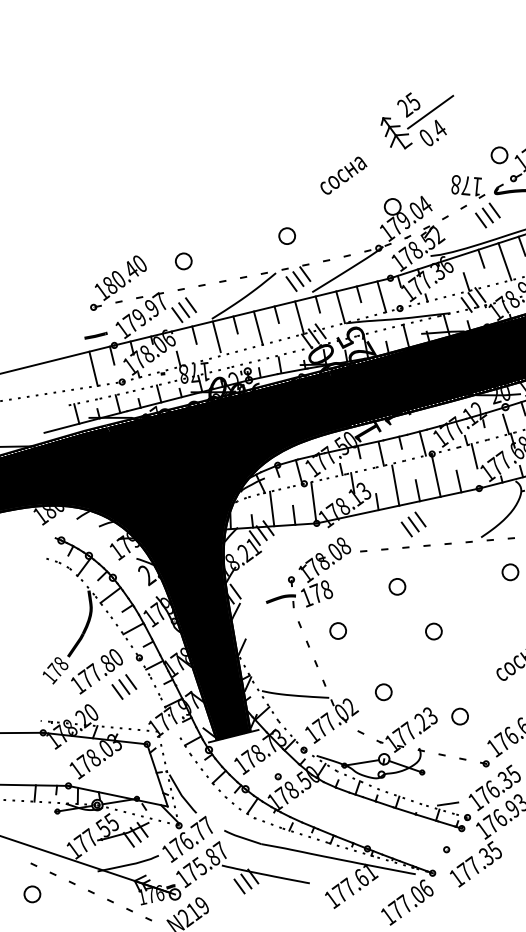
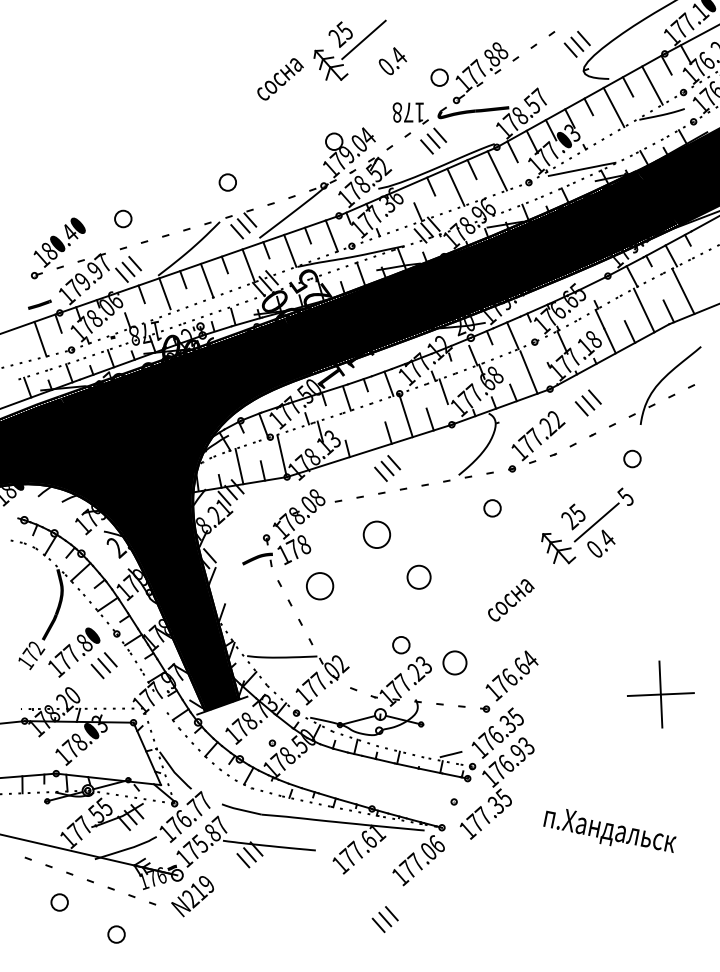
text: (432, 133) -> (392, 61), moved
text: (343, 175) -> (280, 79), moved
line: (395, 485) -> (364, 429), removed
part: (397, 586) -> (376, 534), size x1.6
part: (337, 631) -> (319, 586), size x1.6
part: (434, 631) -> (419, 577), size x1.4
text: (61, 664) -> (36, 648), 178 -> 172
part: (383, 692) -> (401, 645), moved
part: (459, 716) -> (454, 662), size x1.4
part: (32, 894) -> (59, 902), moved

